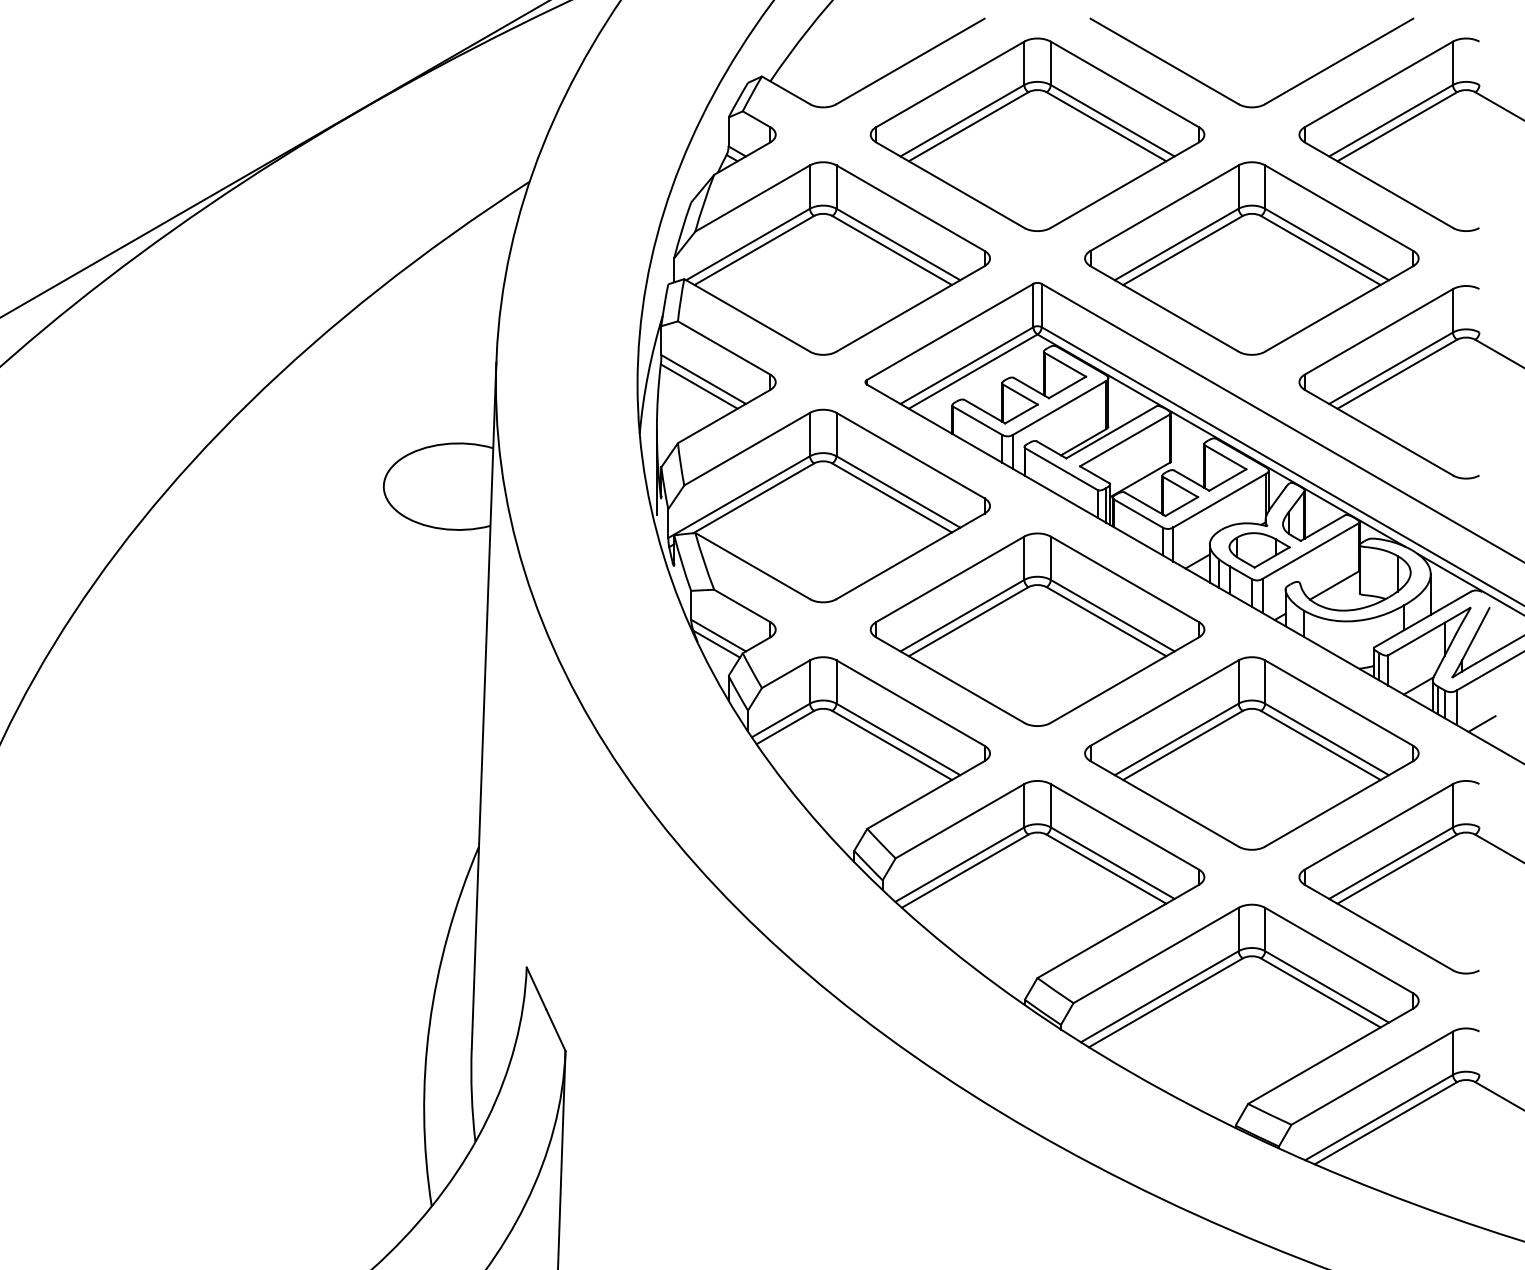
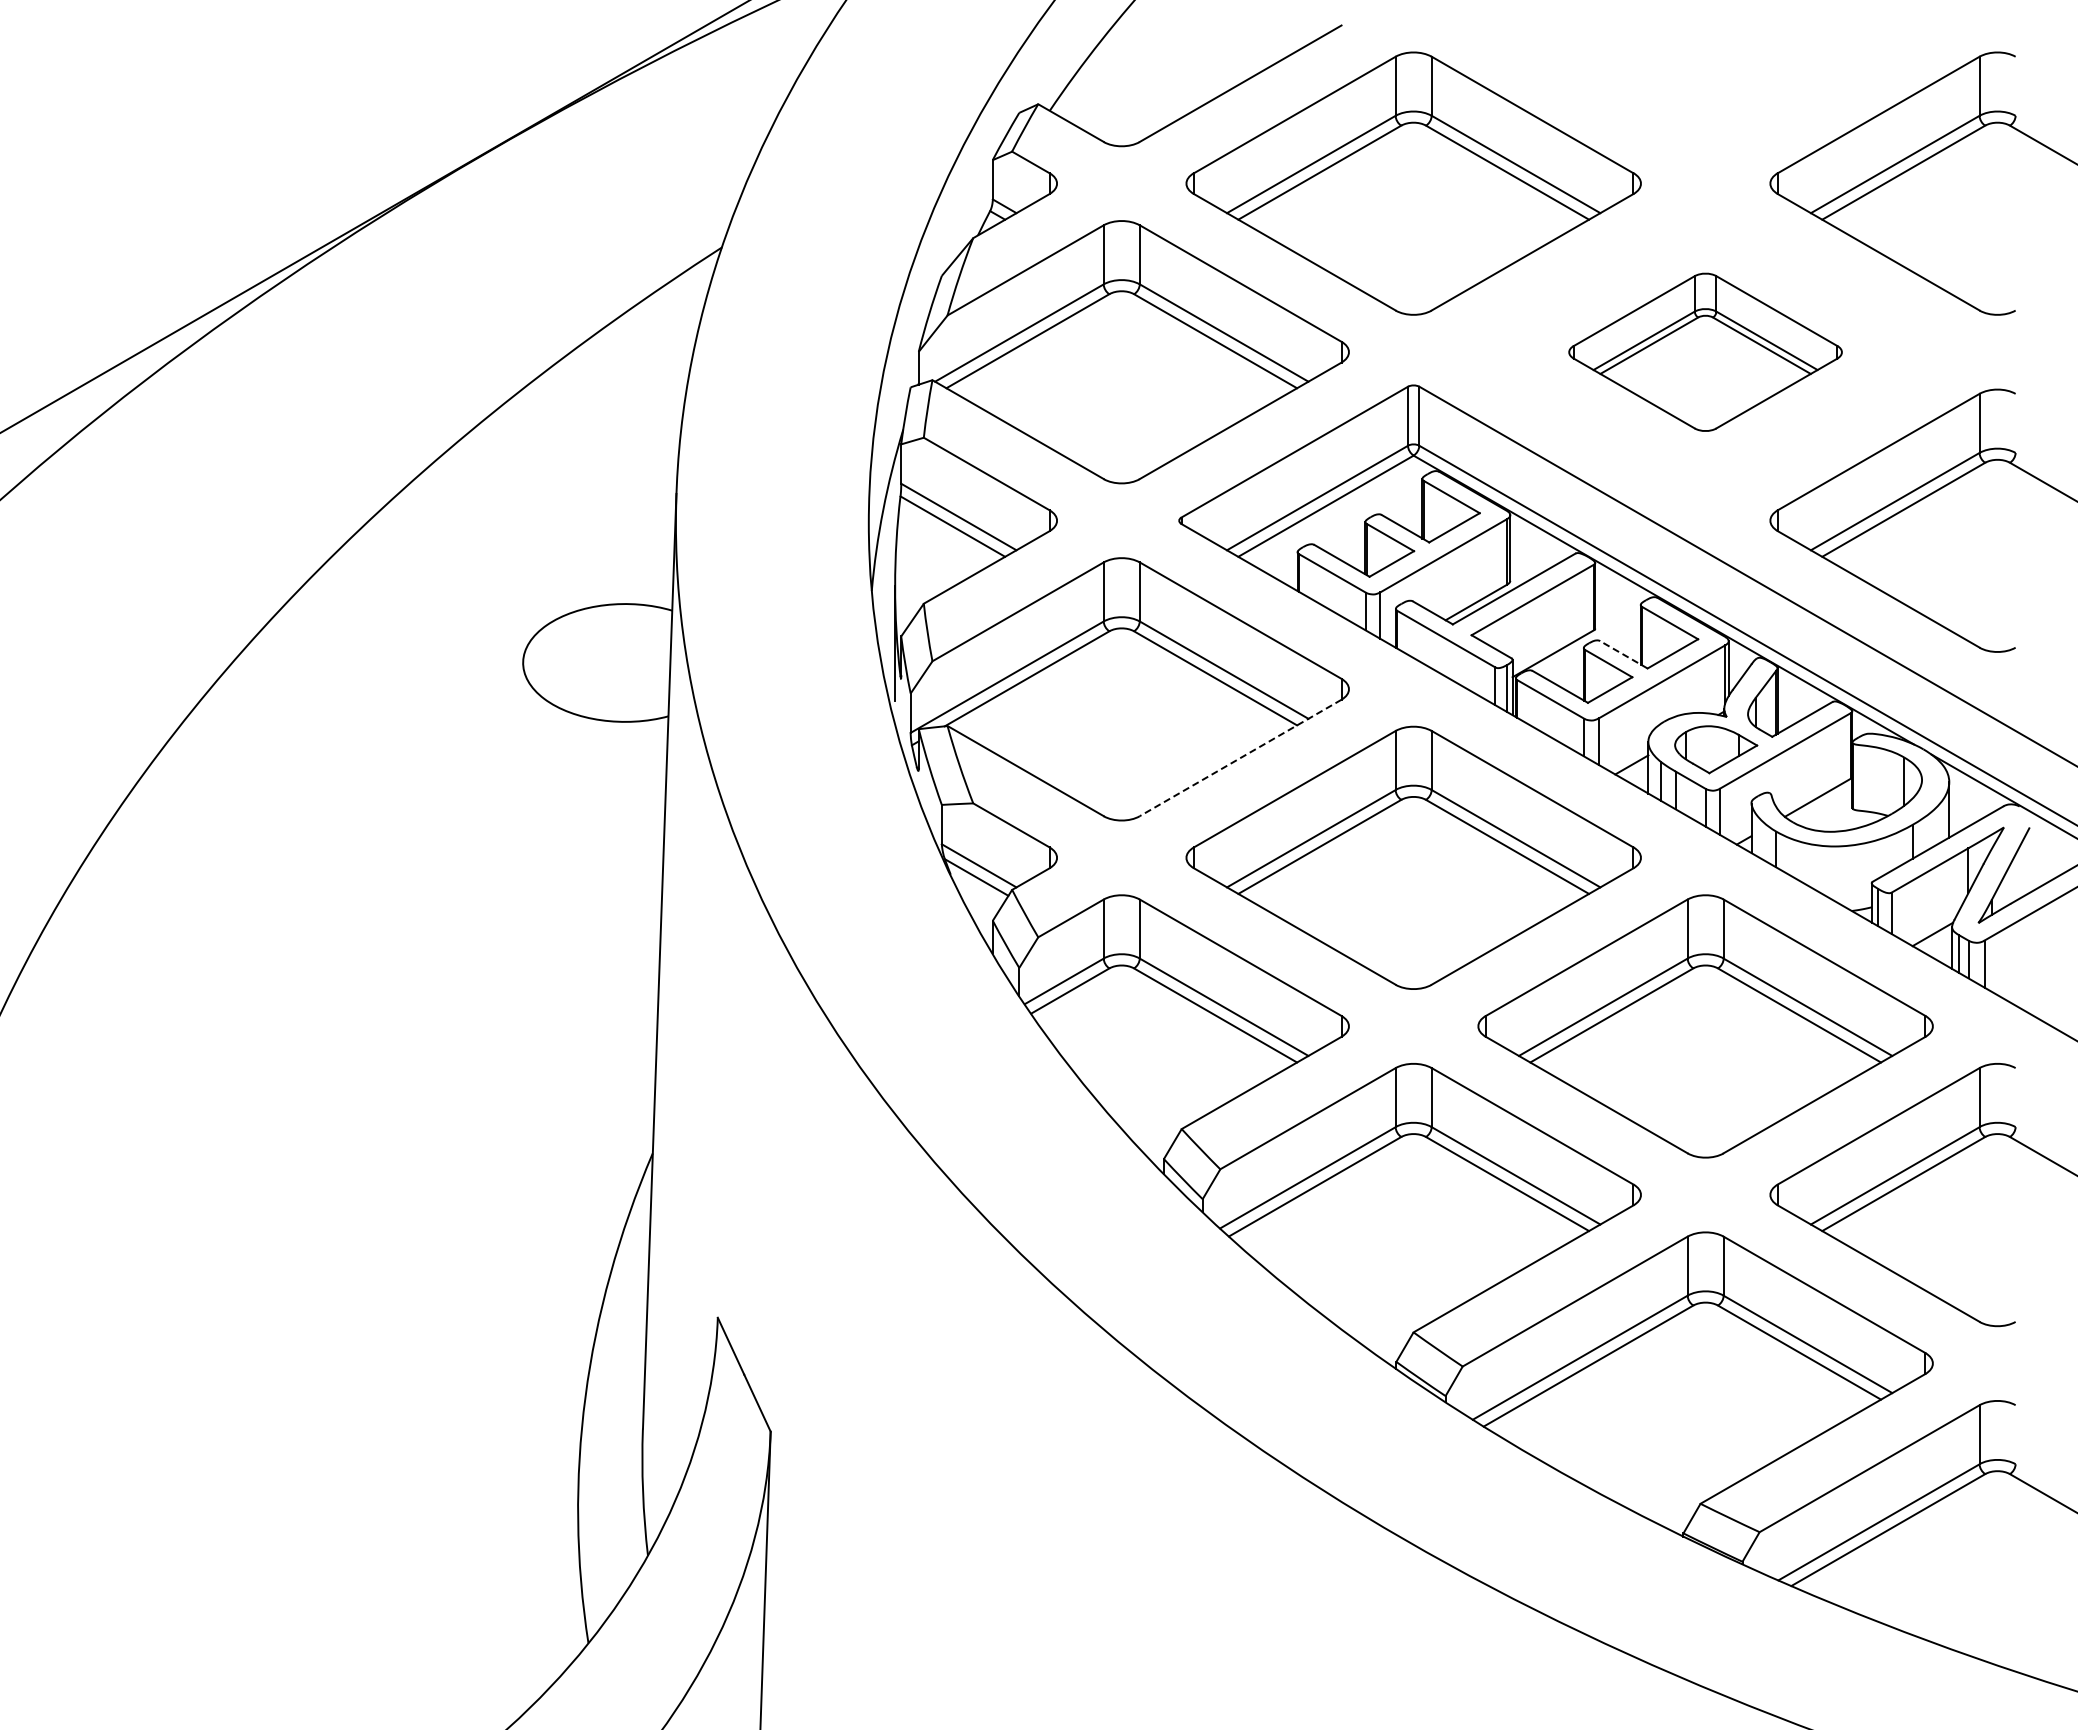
part: (1229, 98) -> (1675, 133), removed
part: (1251, 258) -> (1705, 352), size x0.6
line: (1191, 480) -> (1623, 654), solid -> dashed
line: (910, 556) -> (1240, 758), solid -> dashed
line: (1481, 723) -> (2018, 985), removed

